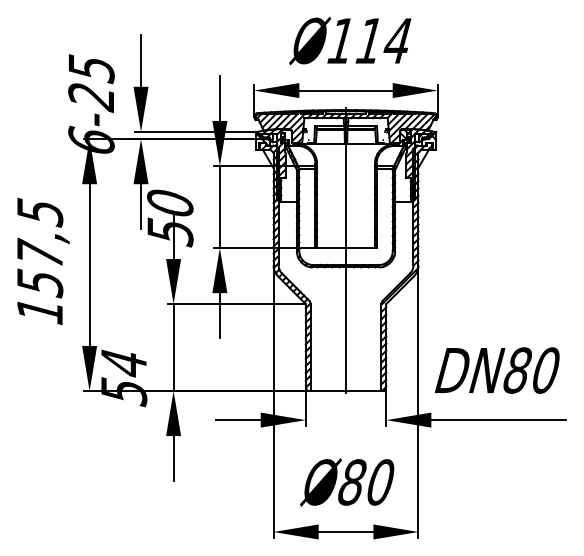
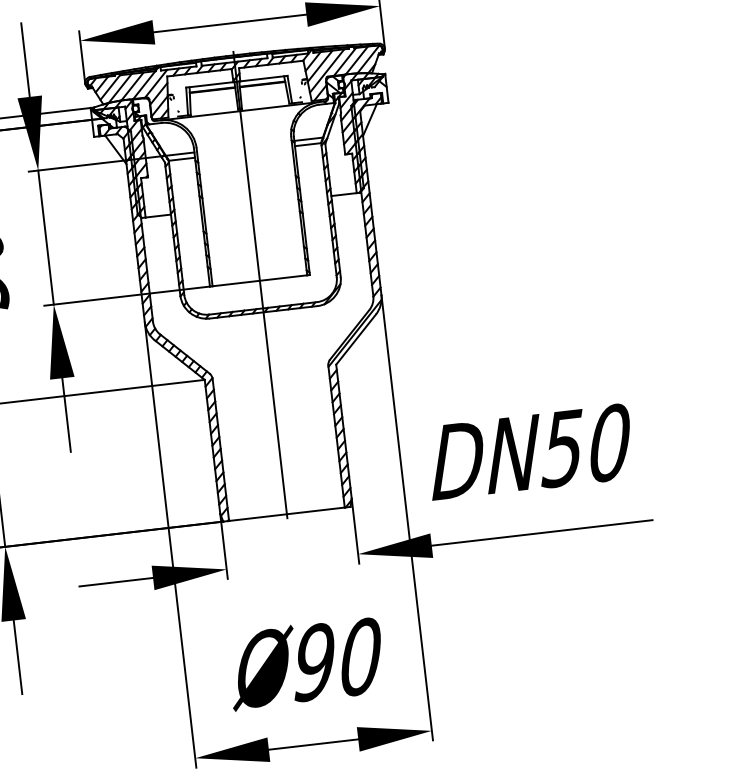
text: (516, 370) -> (561, 448), DN80 -> DN50
text: (351, 482) -> (313, 662), 80 -> 90

